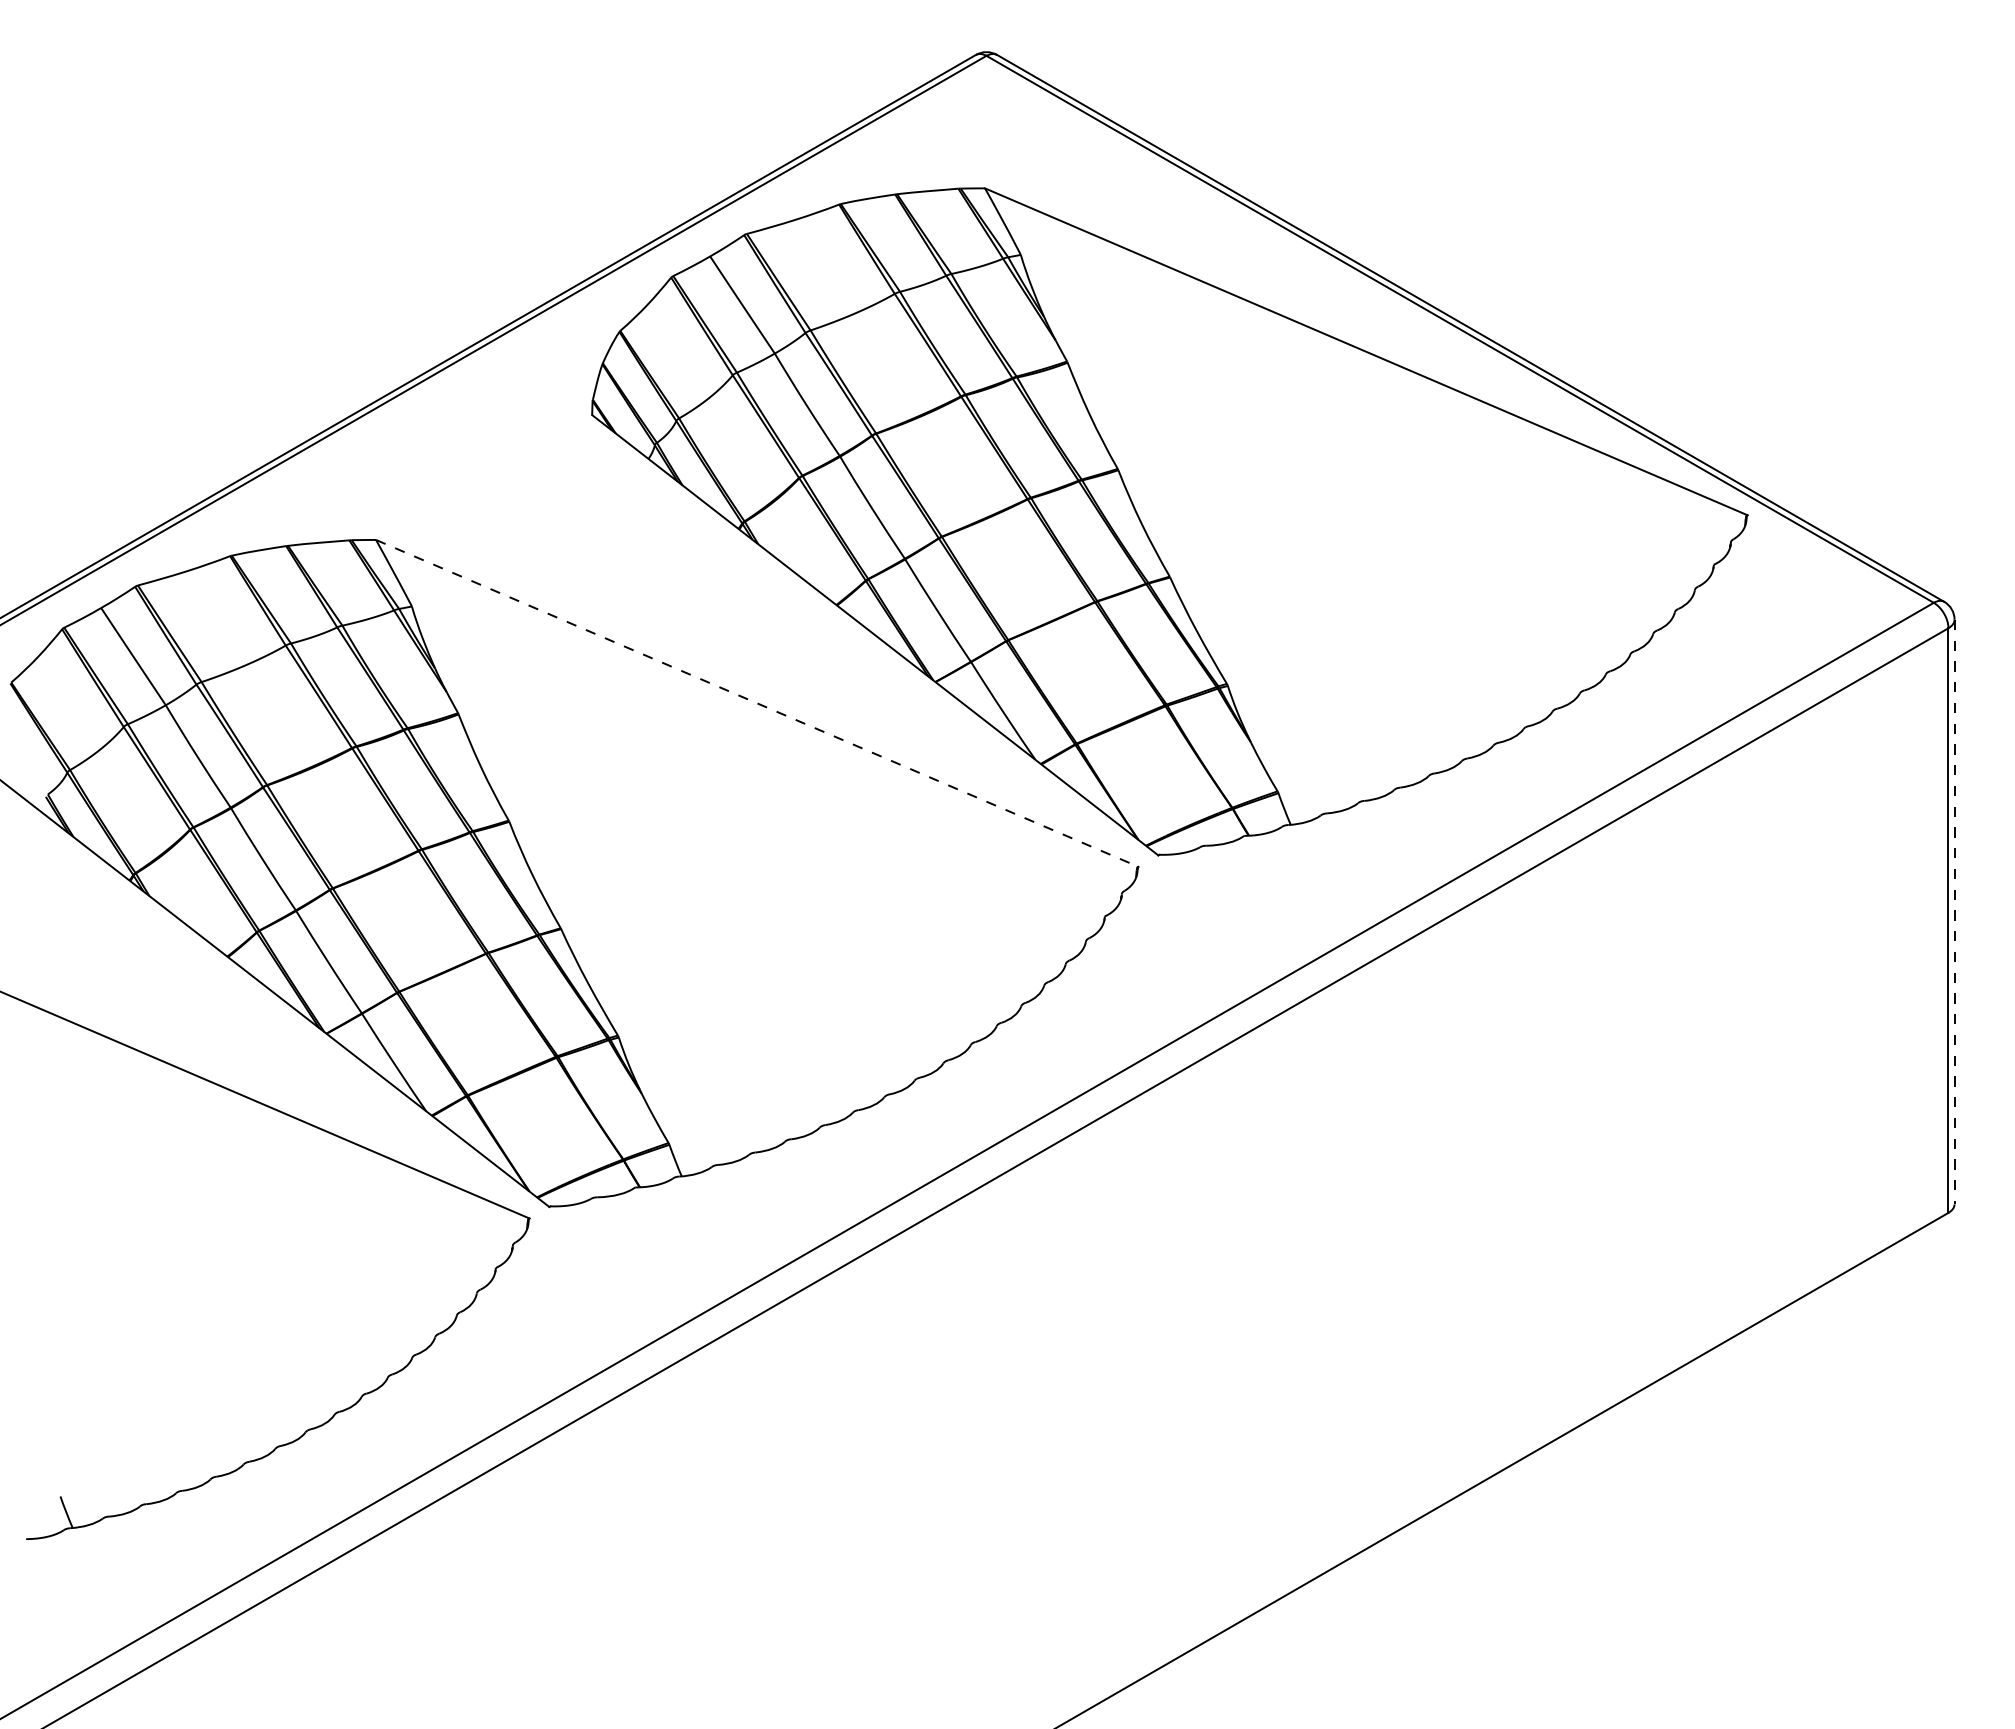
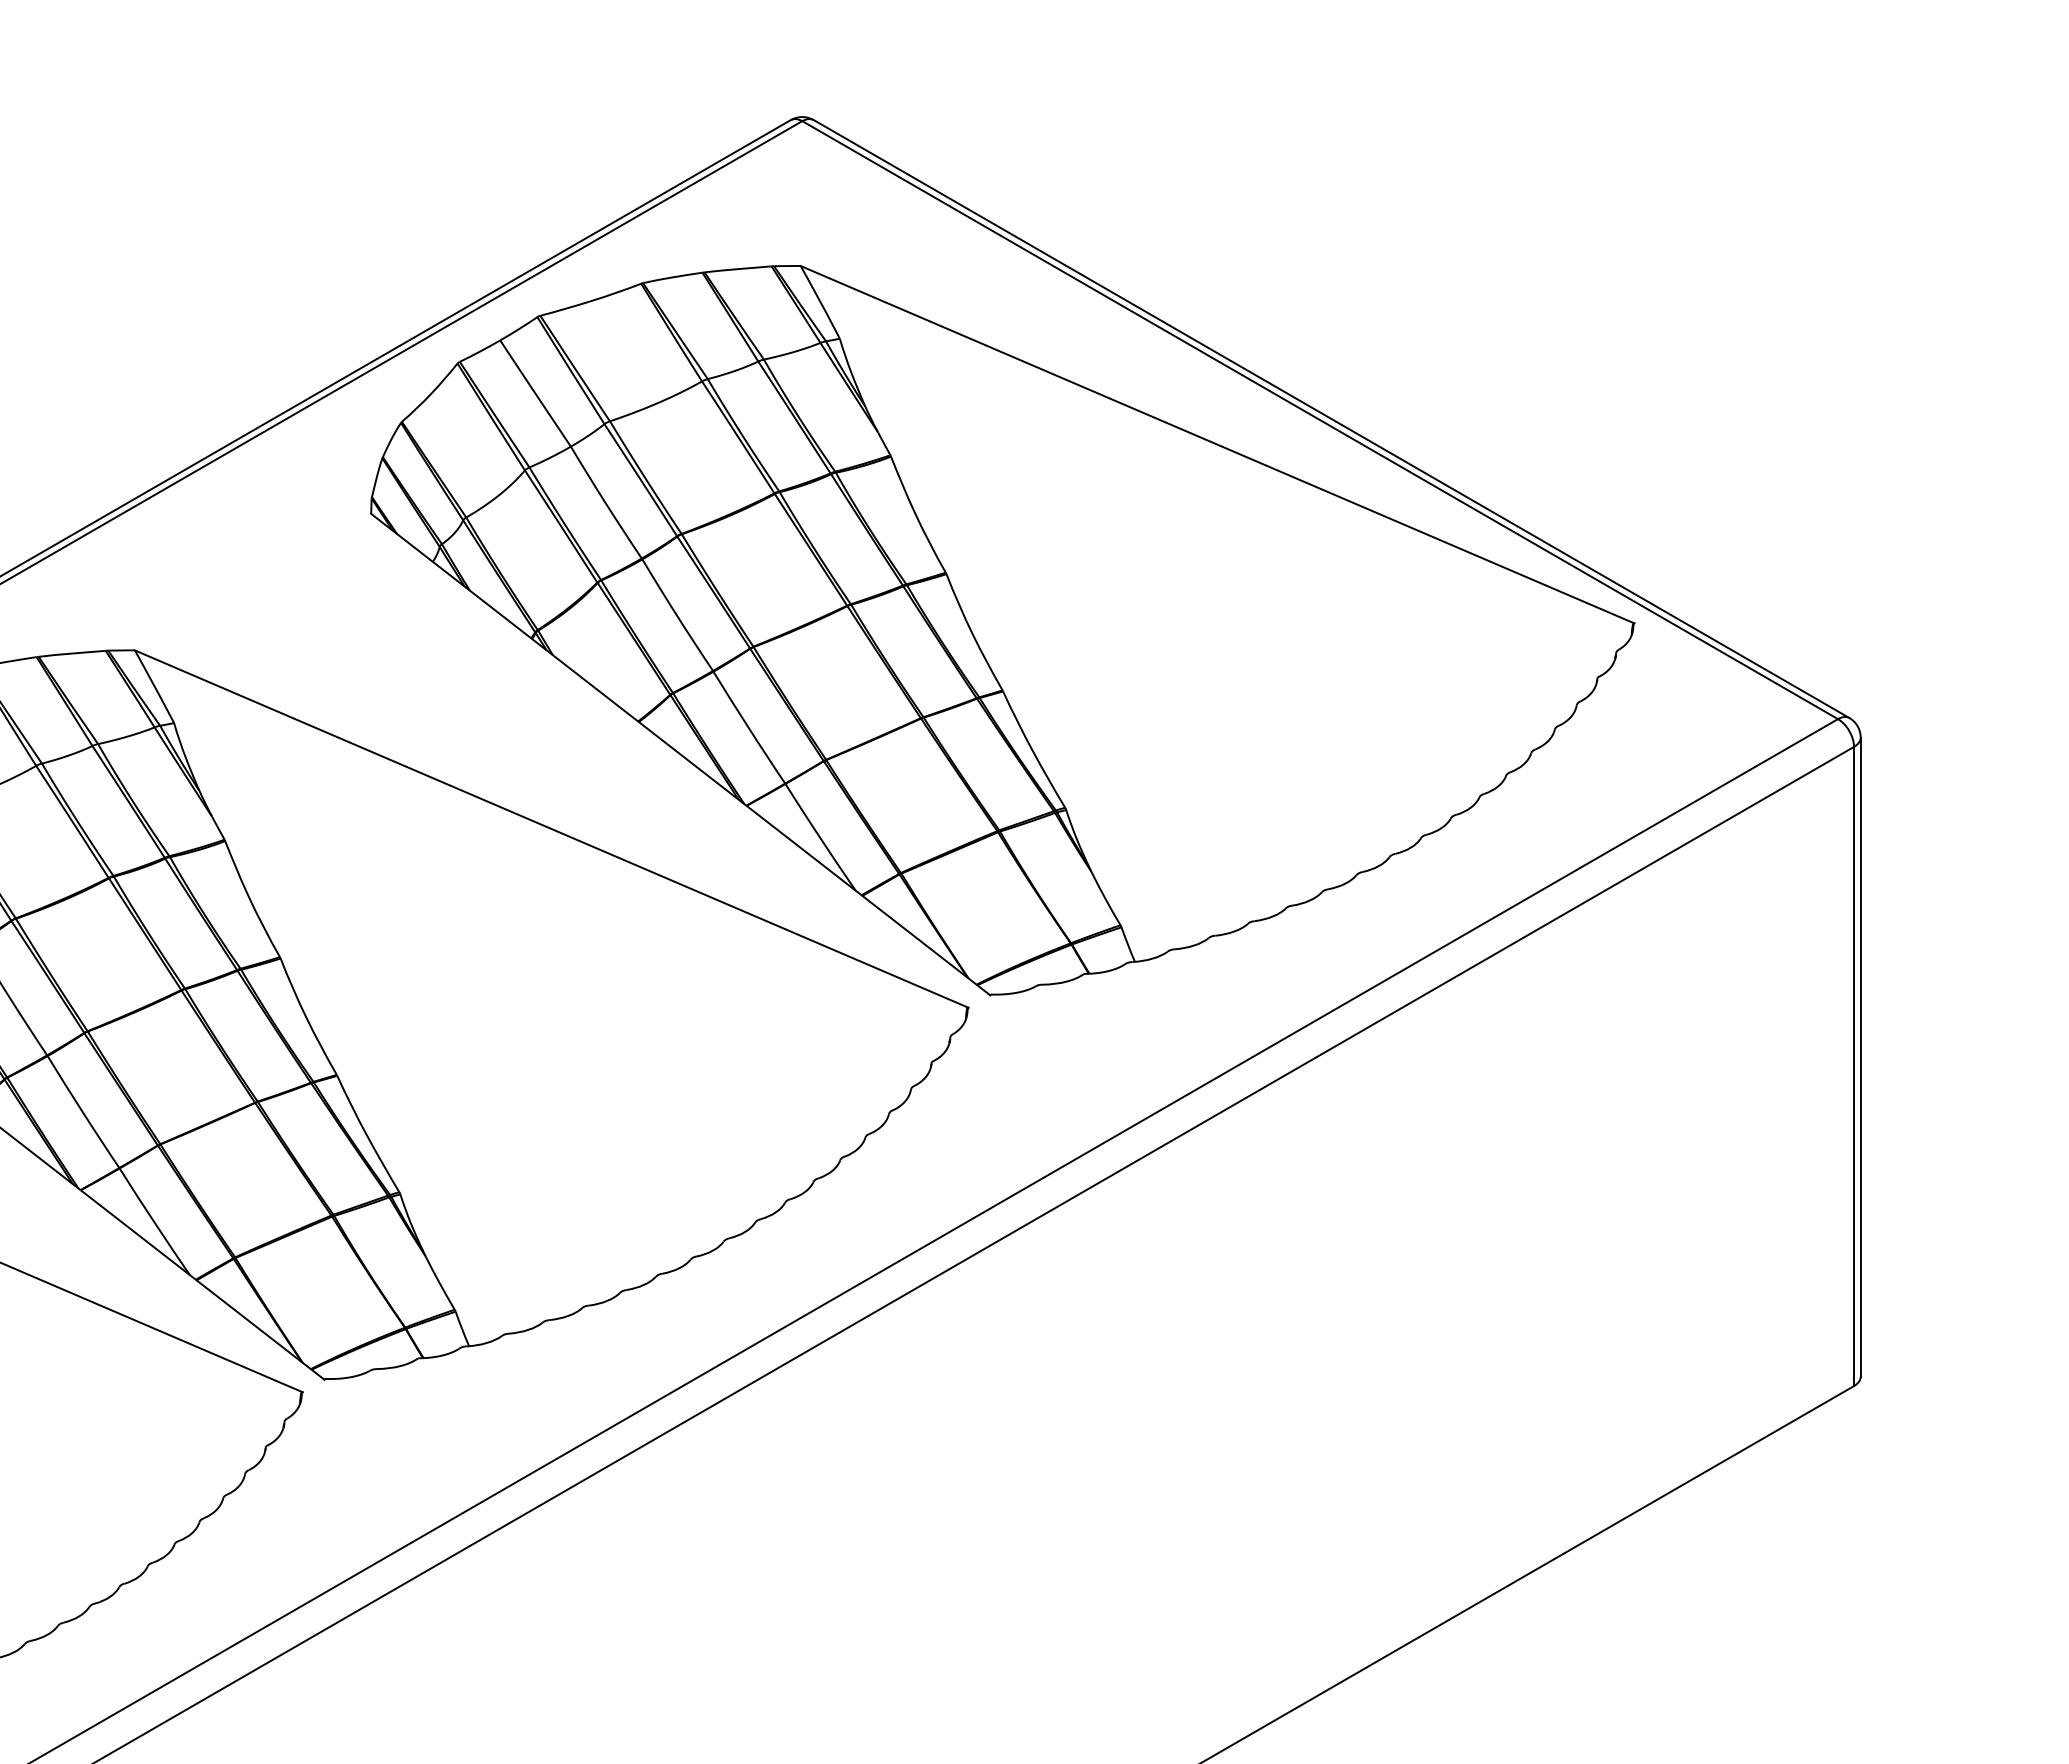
line: (757, 703) -> (551, 829), dashed -> solid
line: (1954, 912) -> (1860, 1057), dashed -> solid

